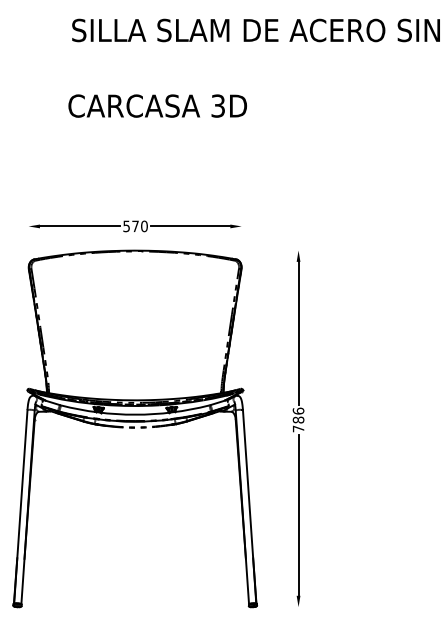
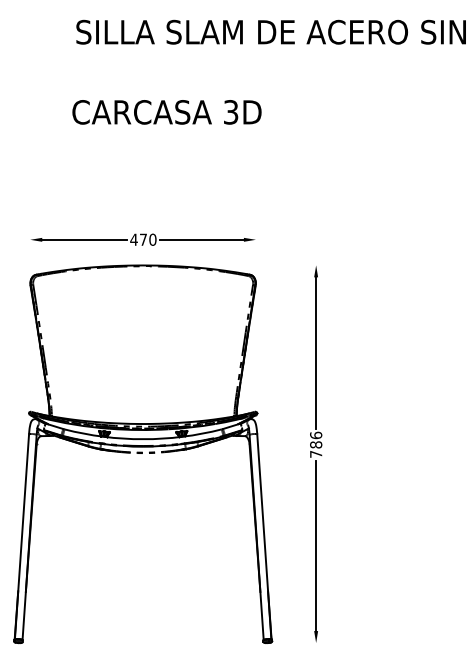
text: (126, 226) -> (133, 239), 570 -> 470

